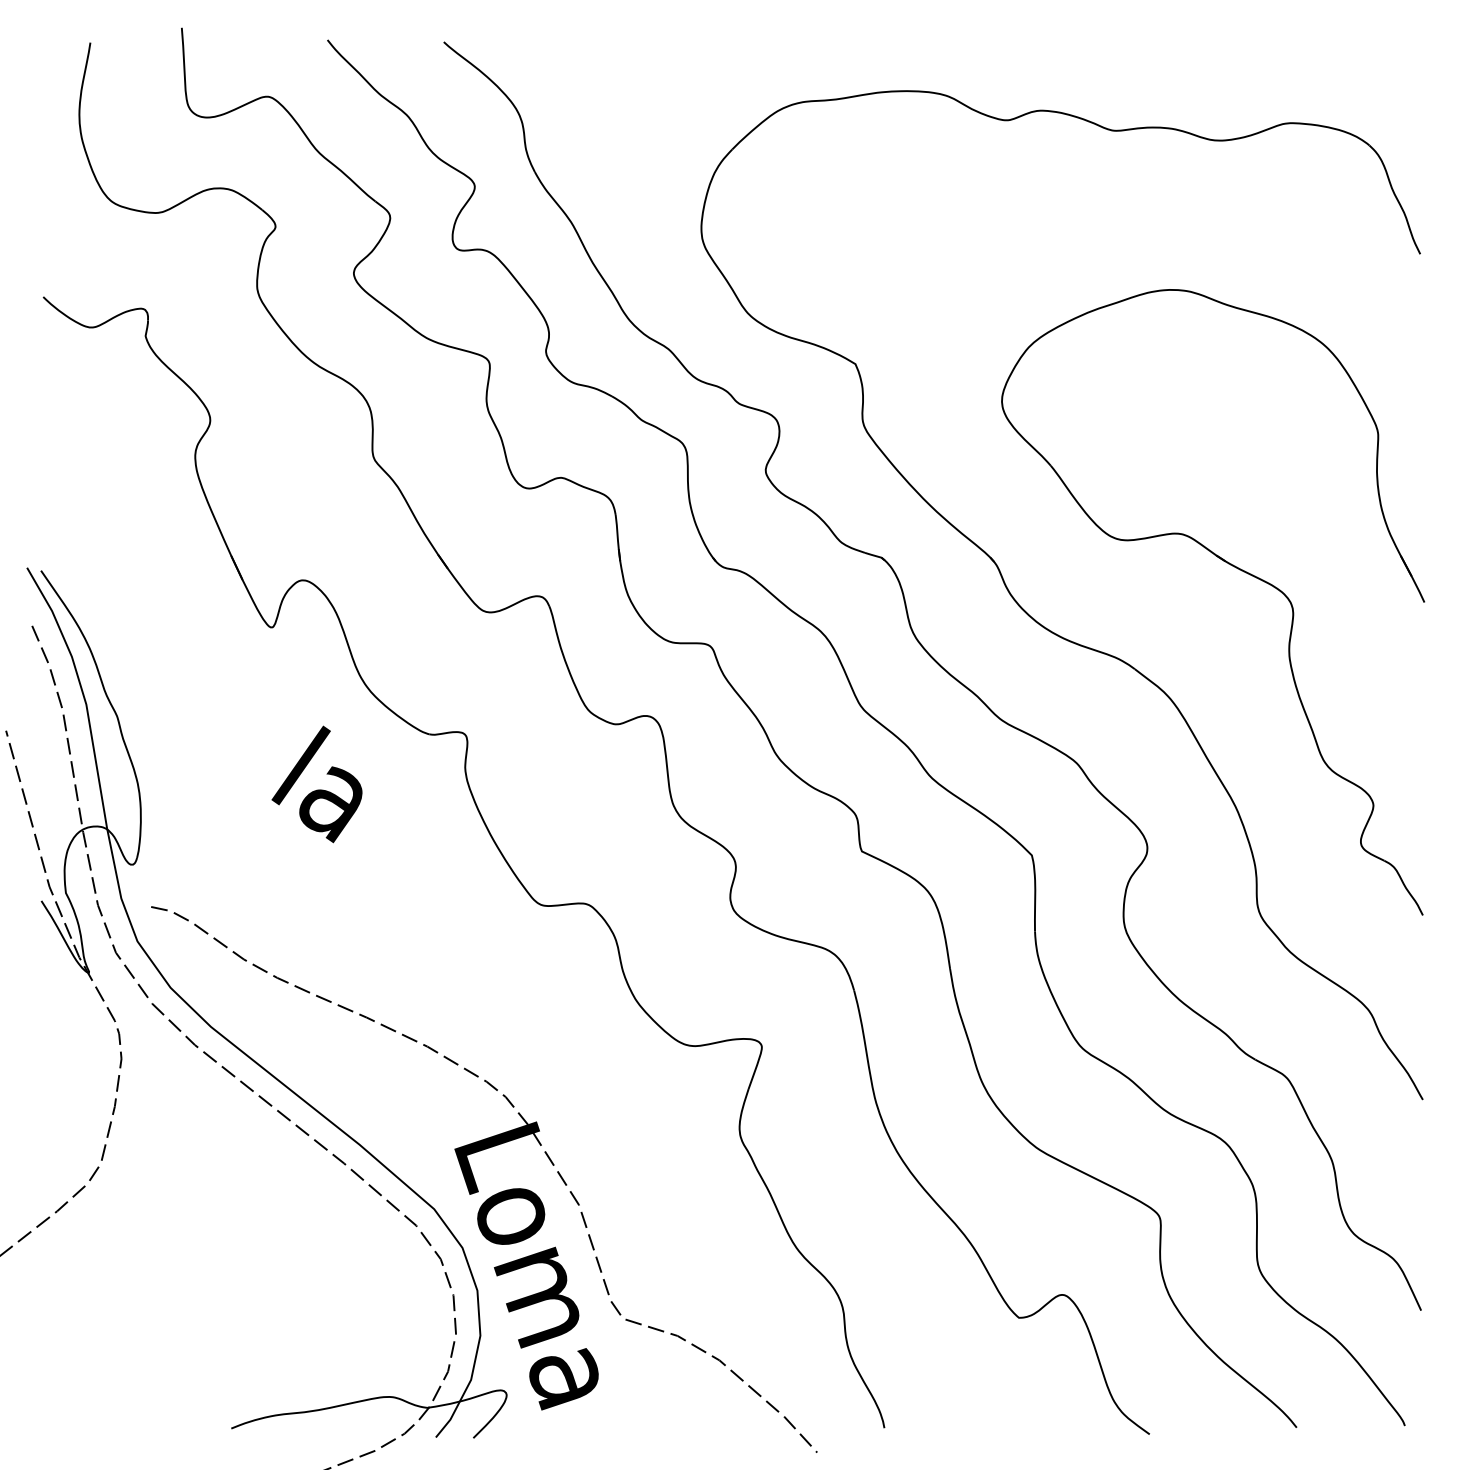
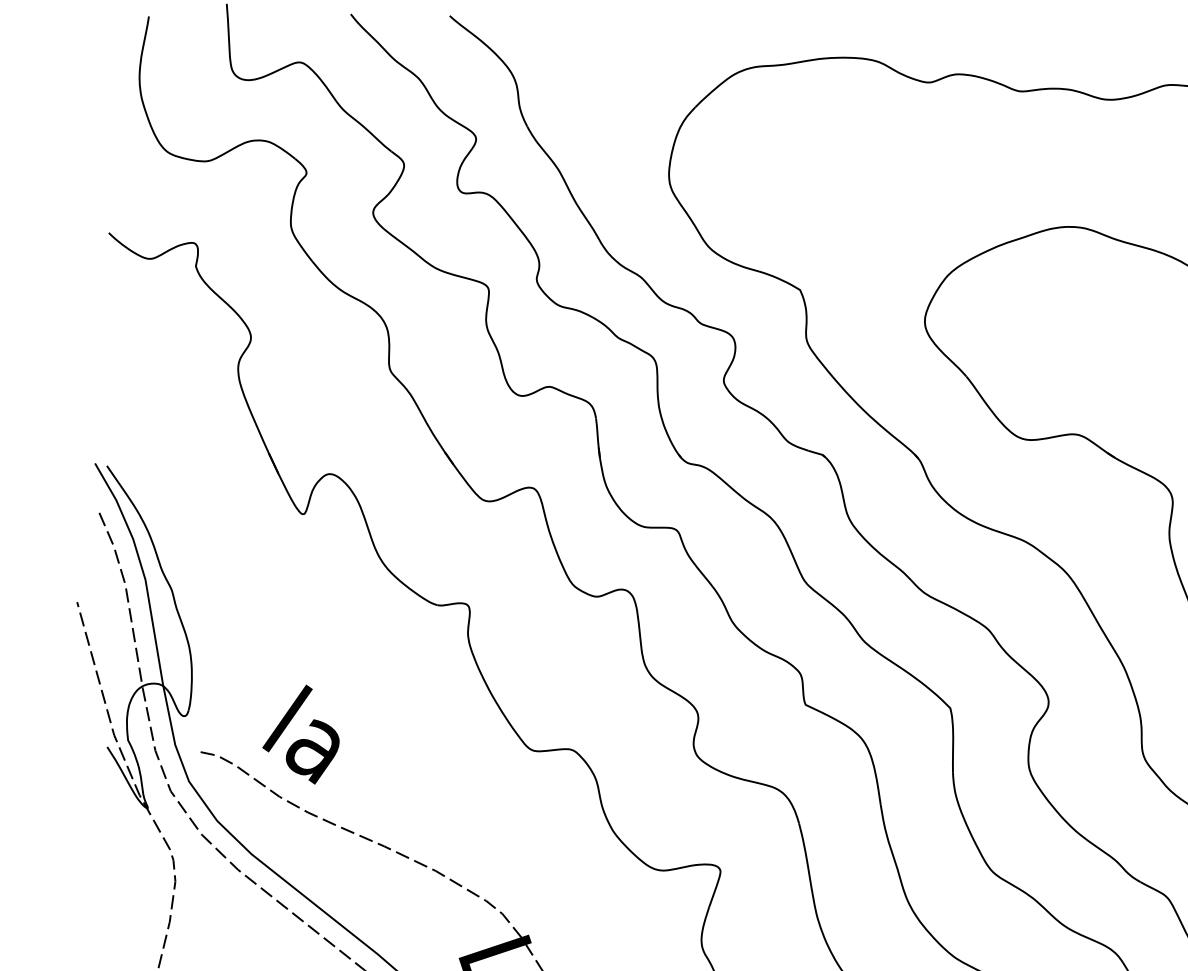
text: (316, 784) -> (300, 734), moved

